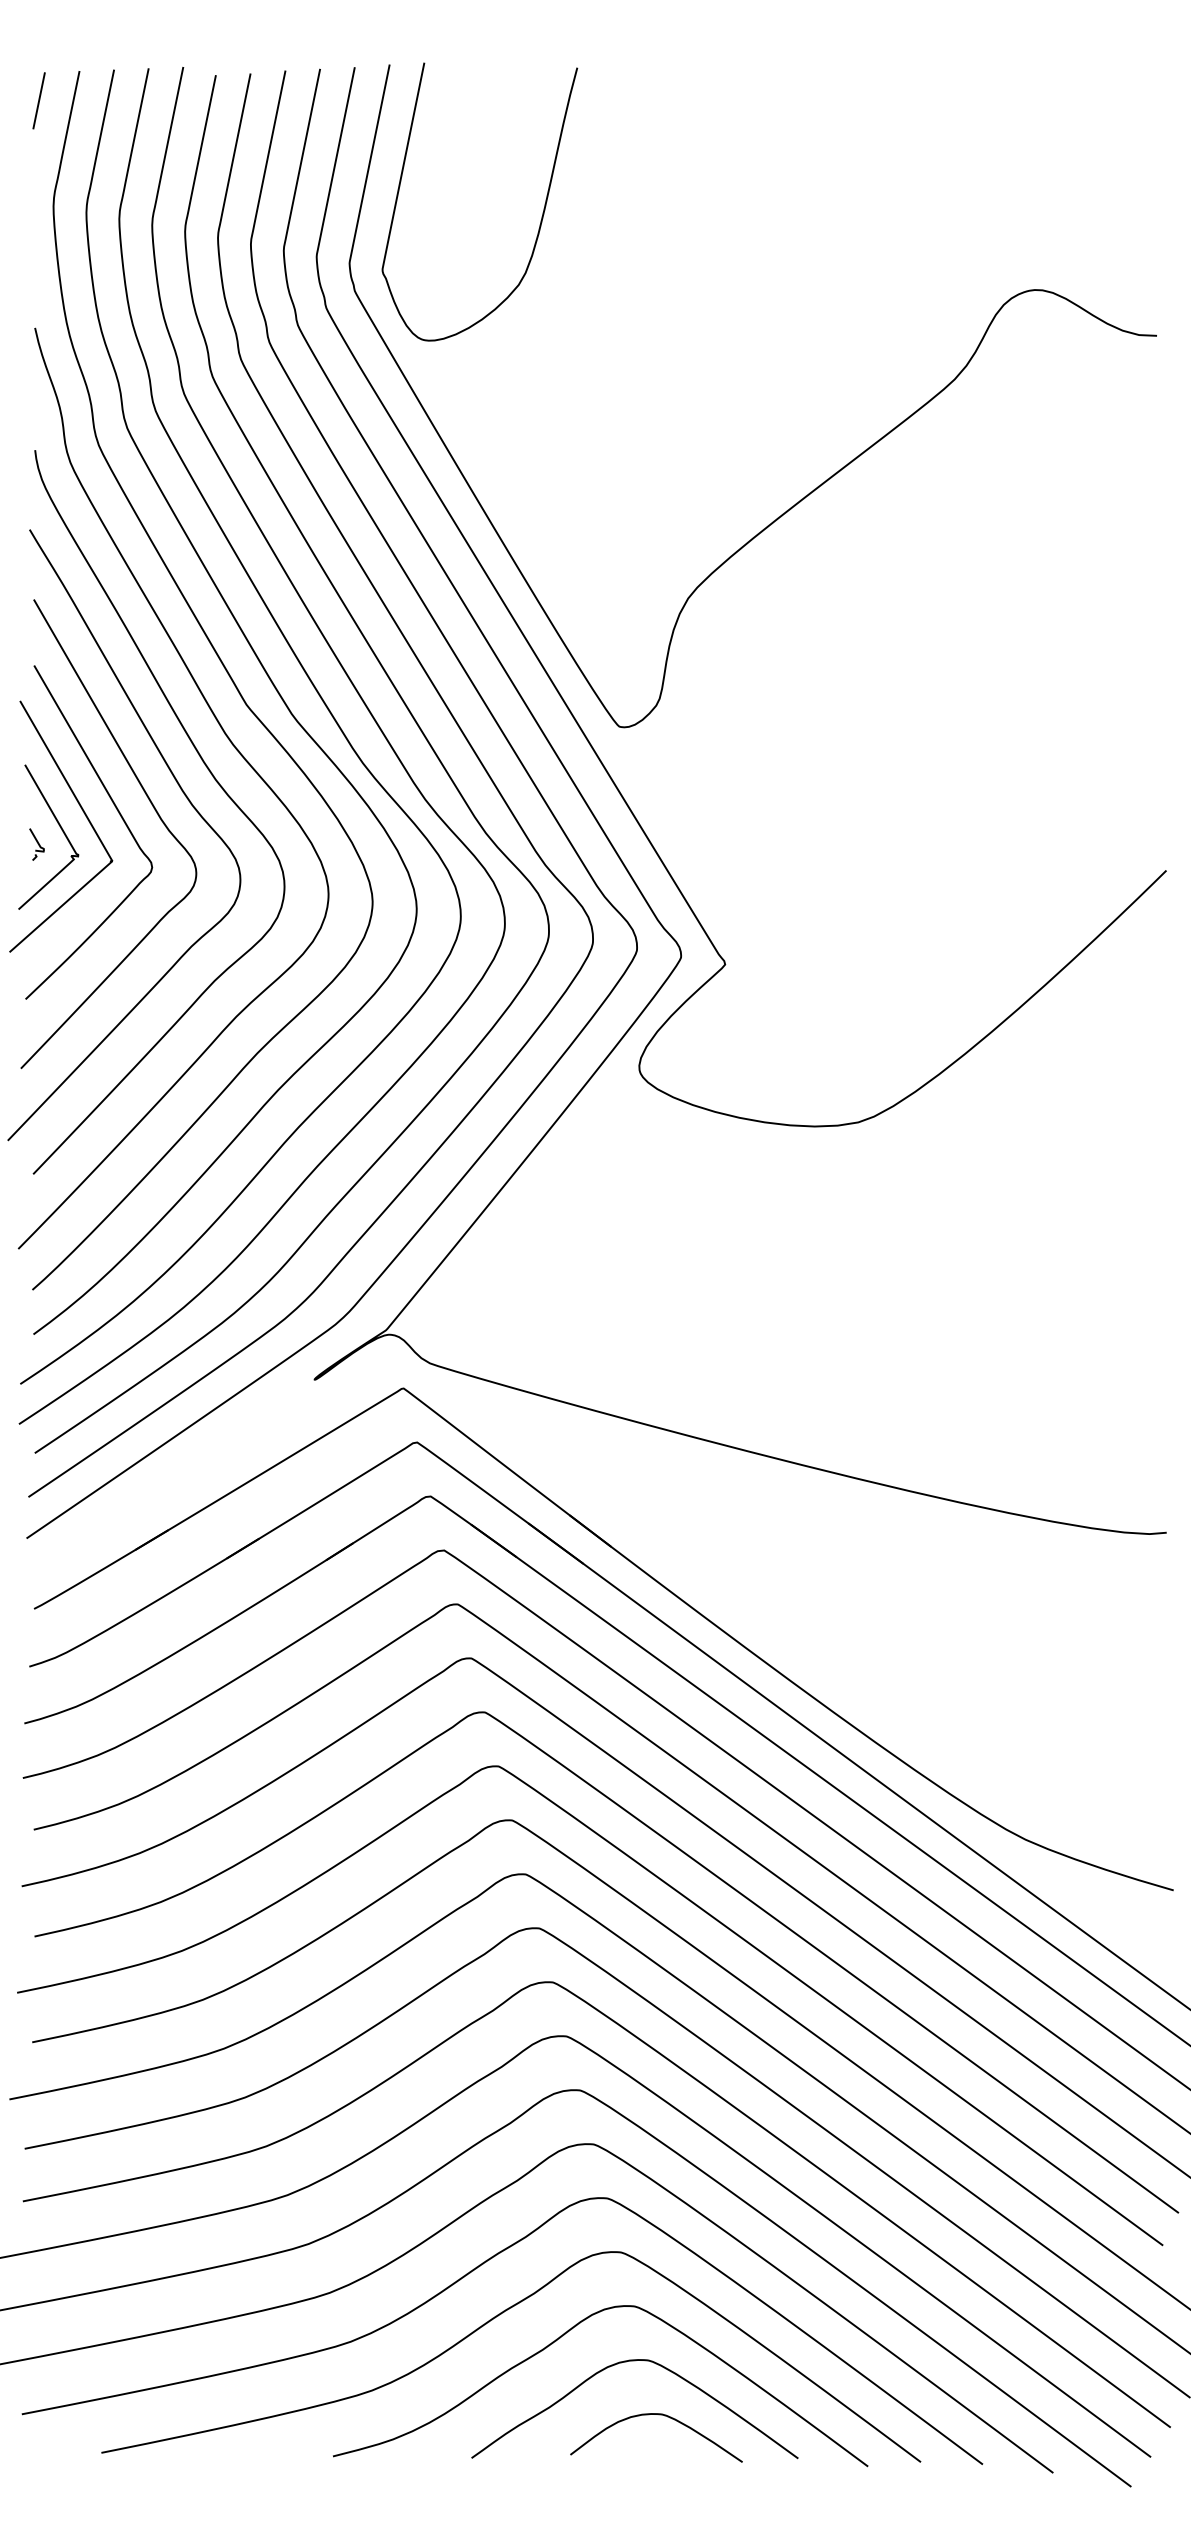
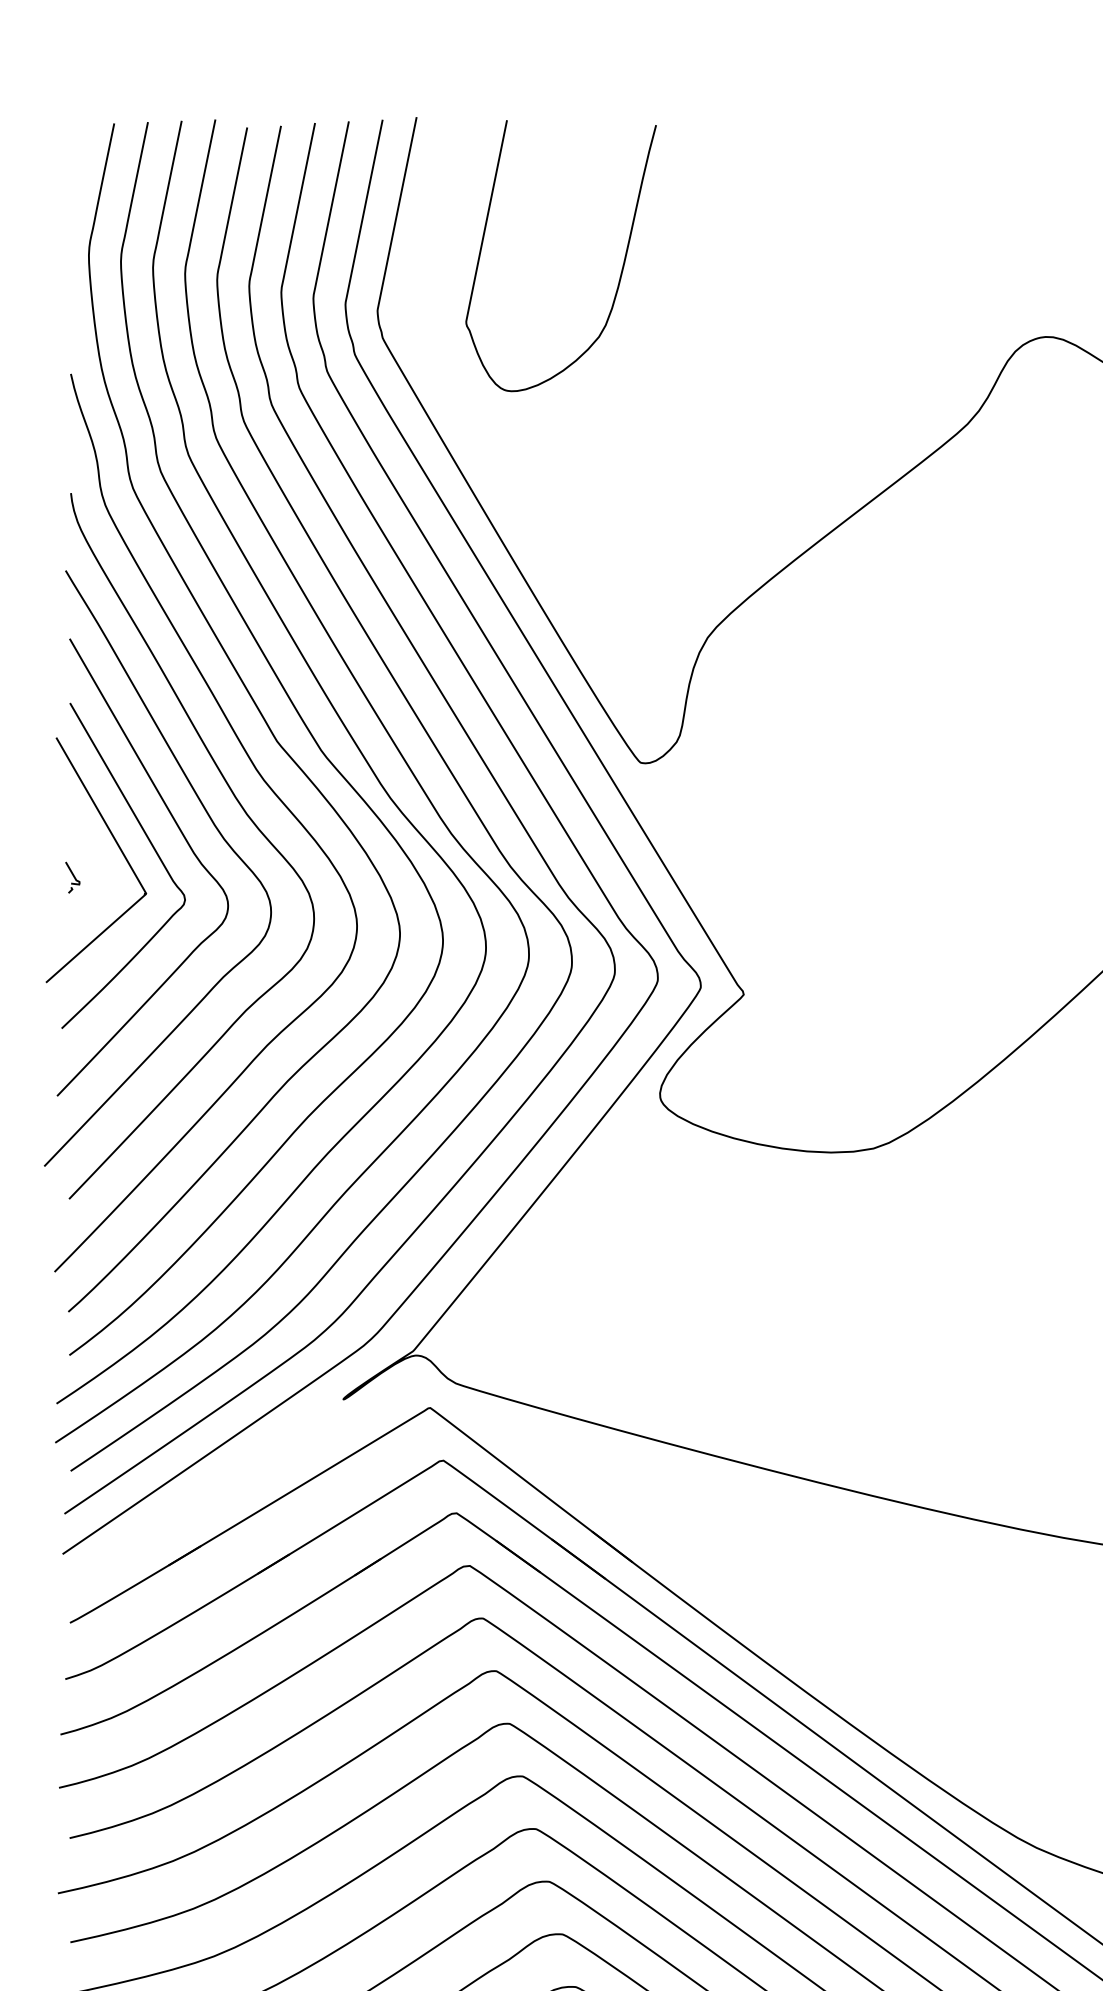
line: (38, 100) -> (74, 152), removed
curve: (541, 216) -> (621, 270), moved
curve: (61, 830) -> (96, 863), removed

